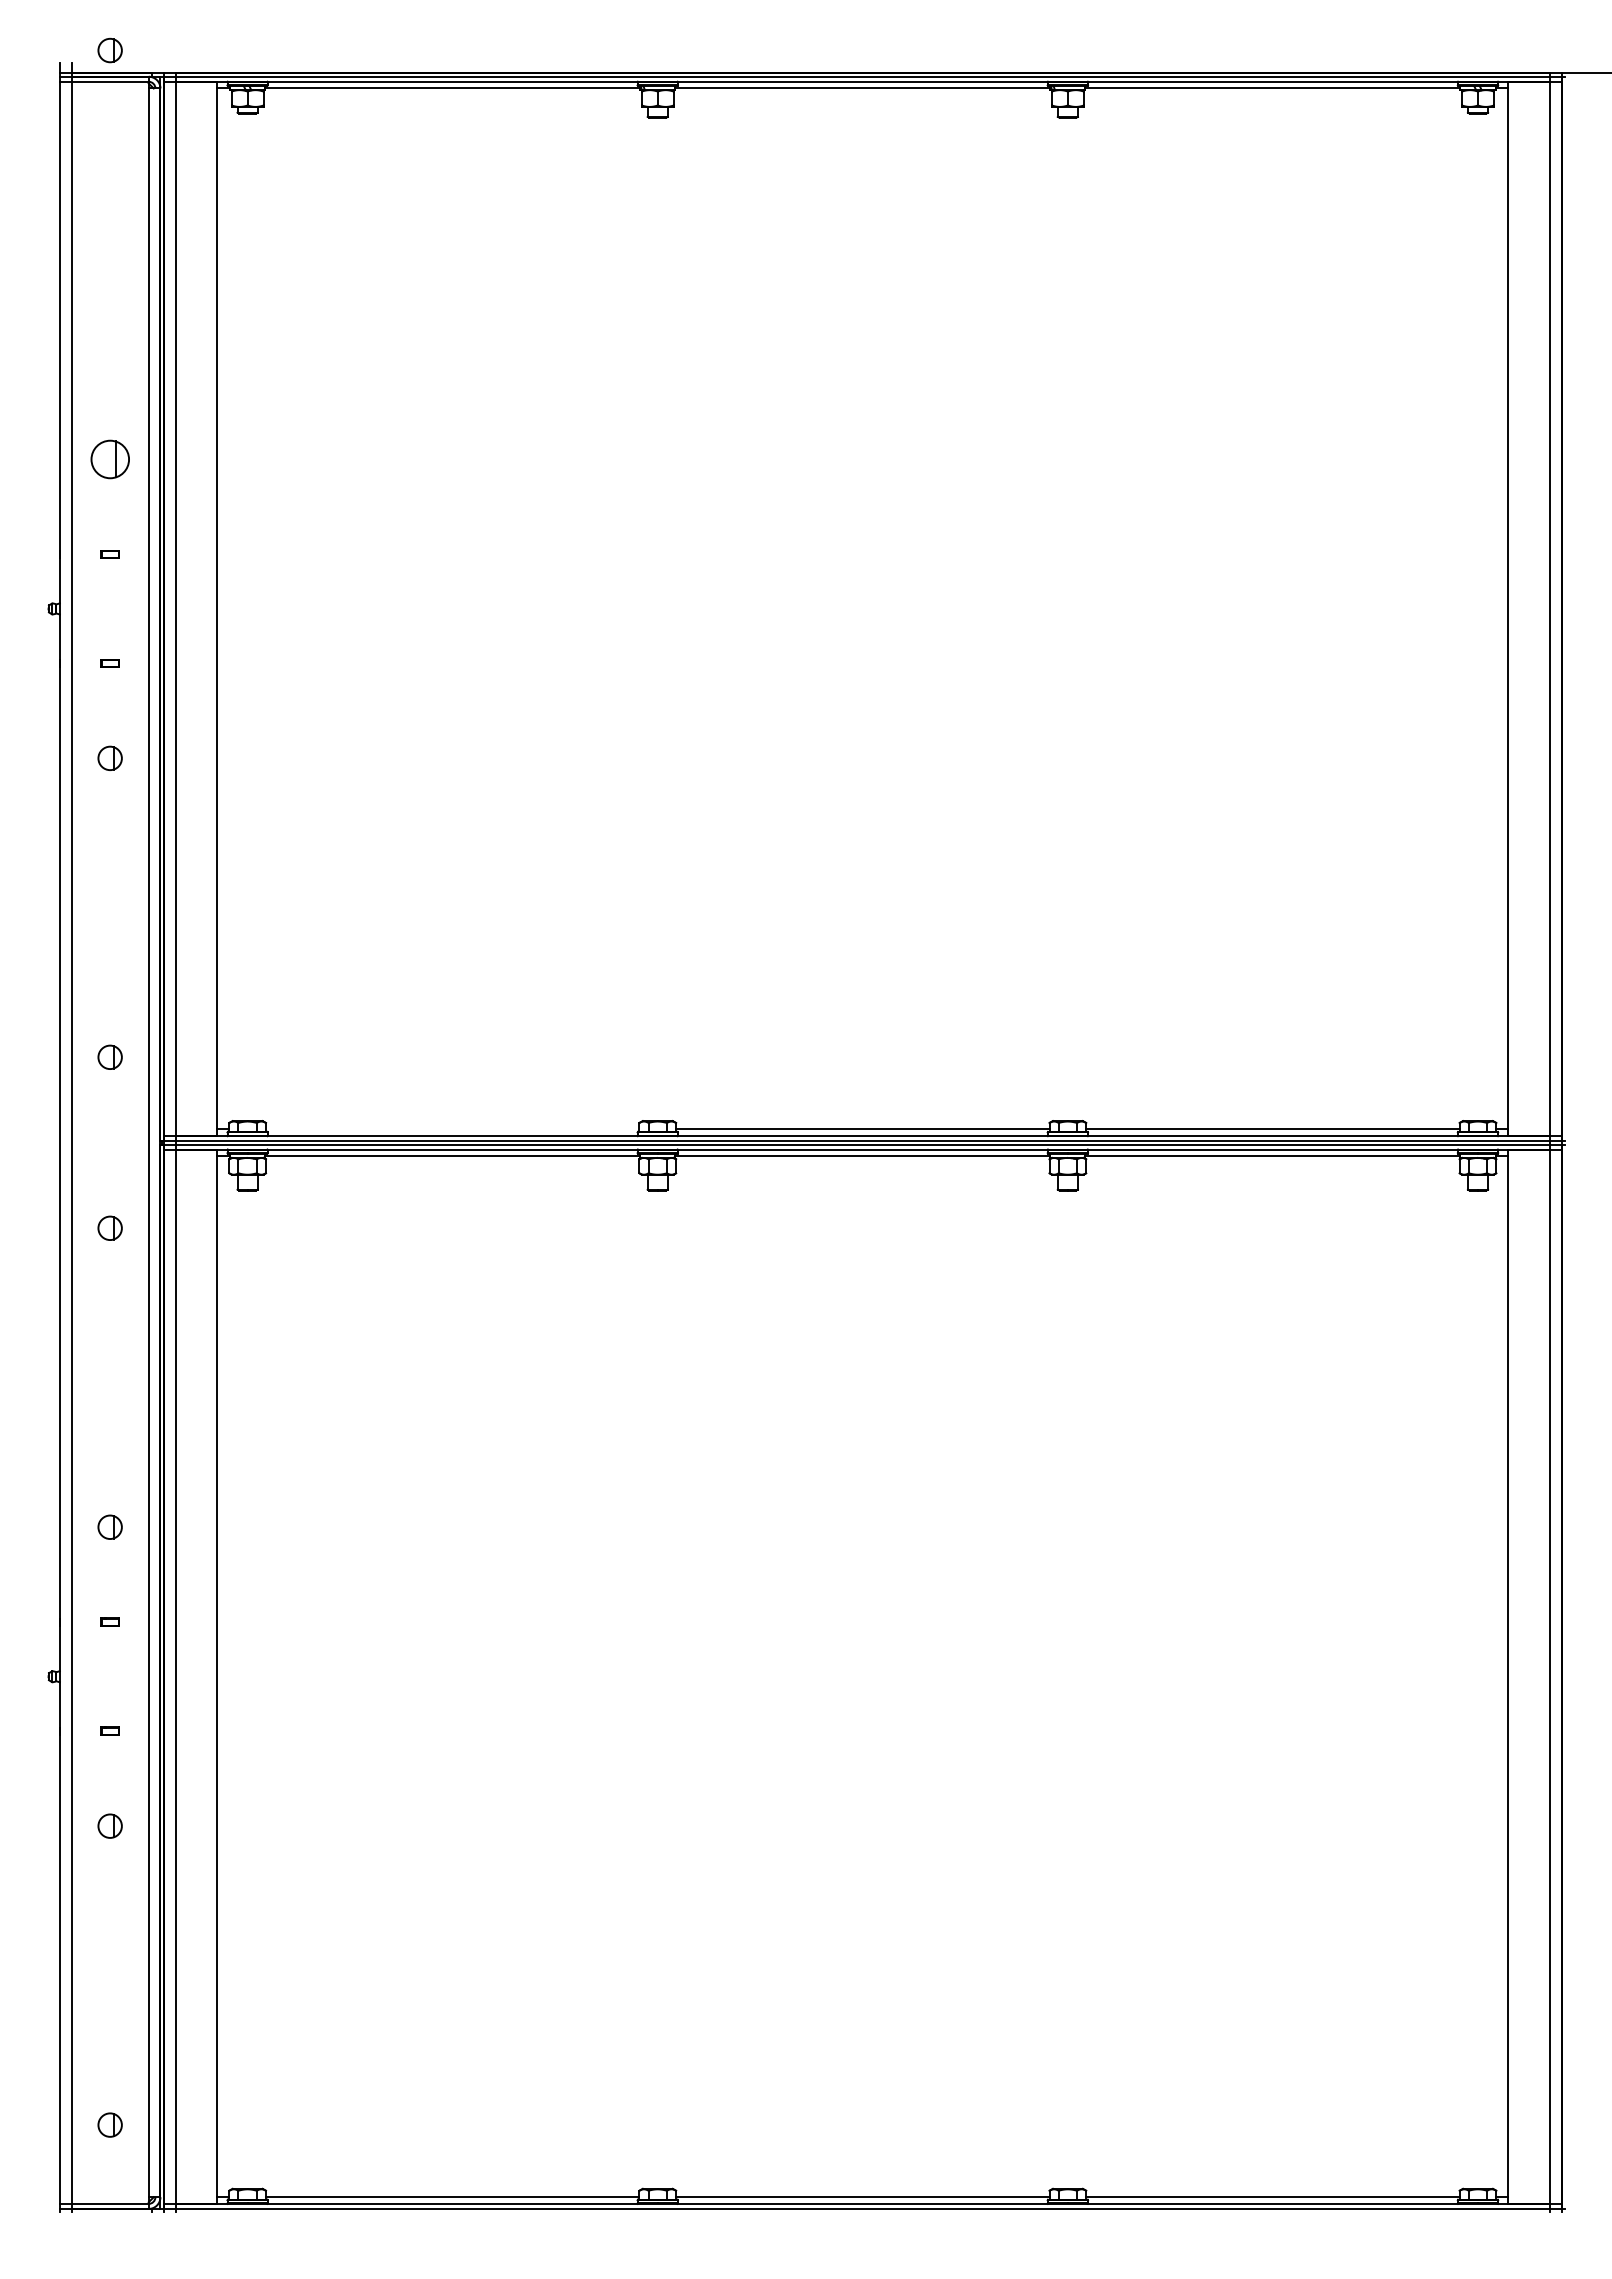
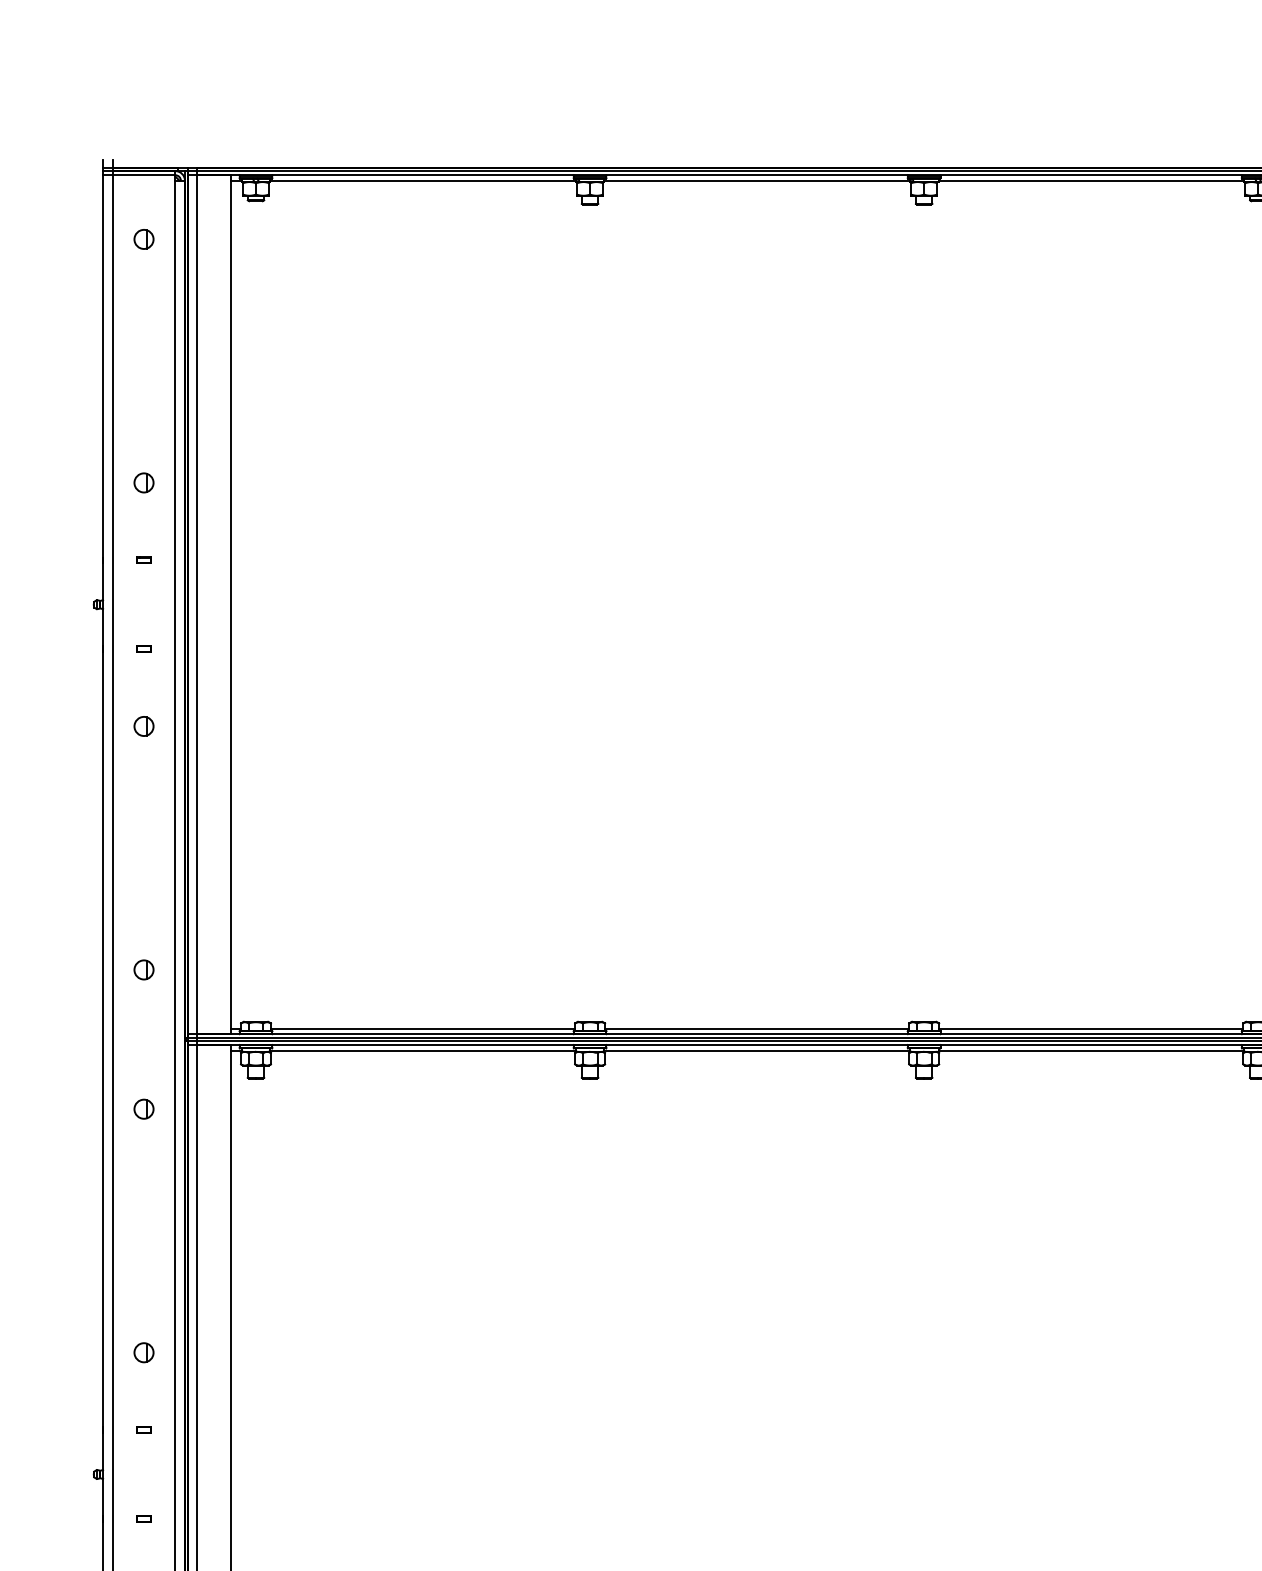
part: (109, 50) -> (143, 239), moved
part: (109, 459) -> (143, 482), size x0.62
line: (452, 1129) -> (422, 1028), added

